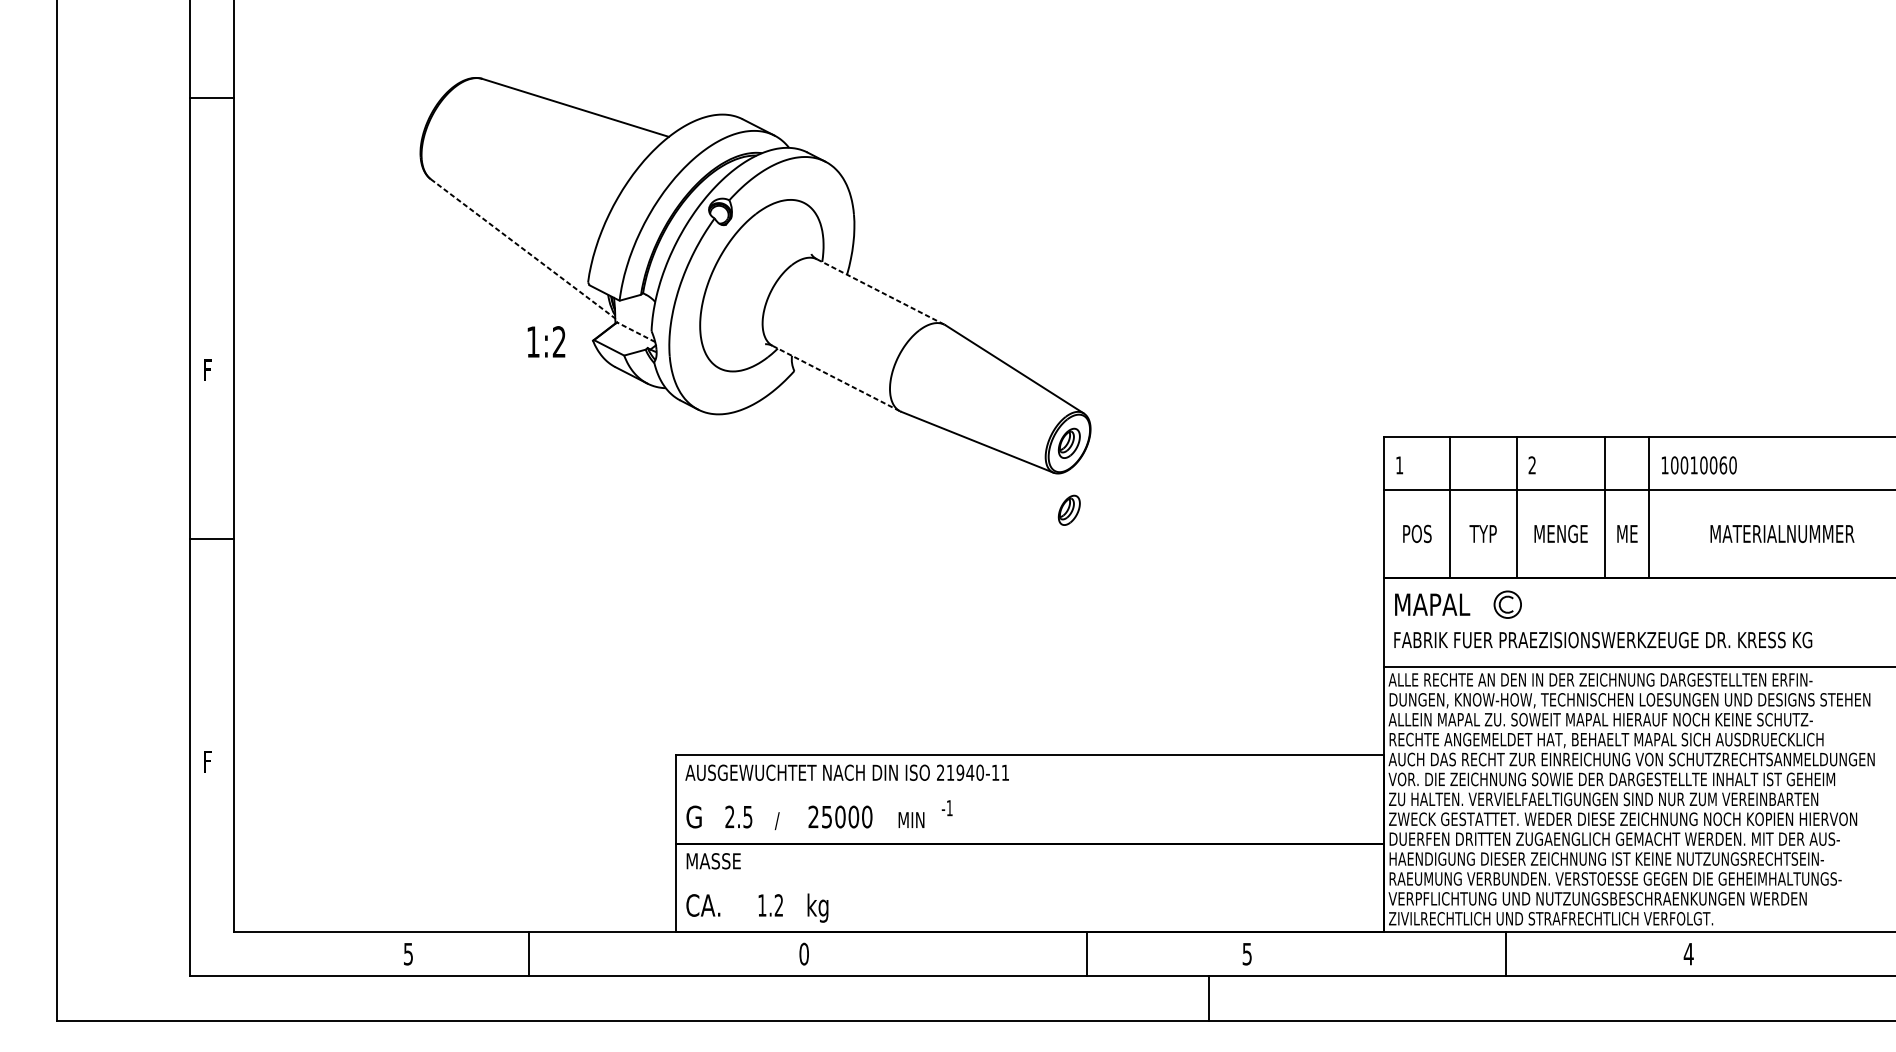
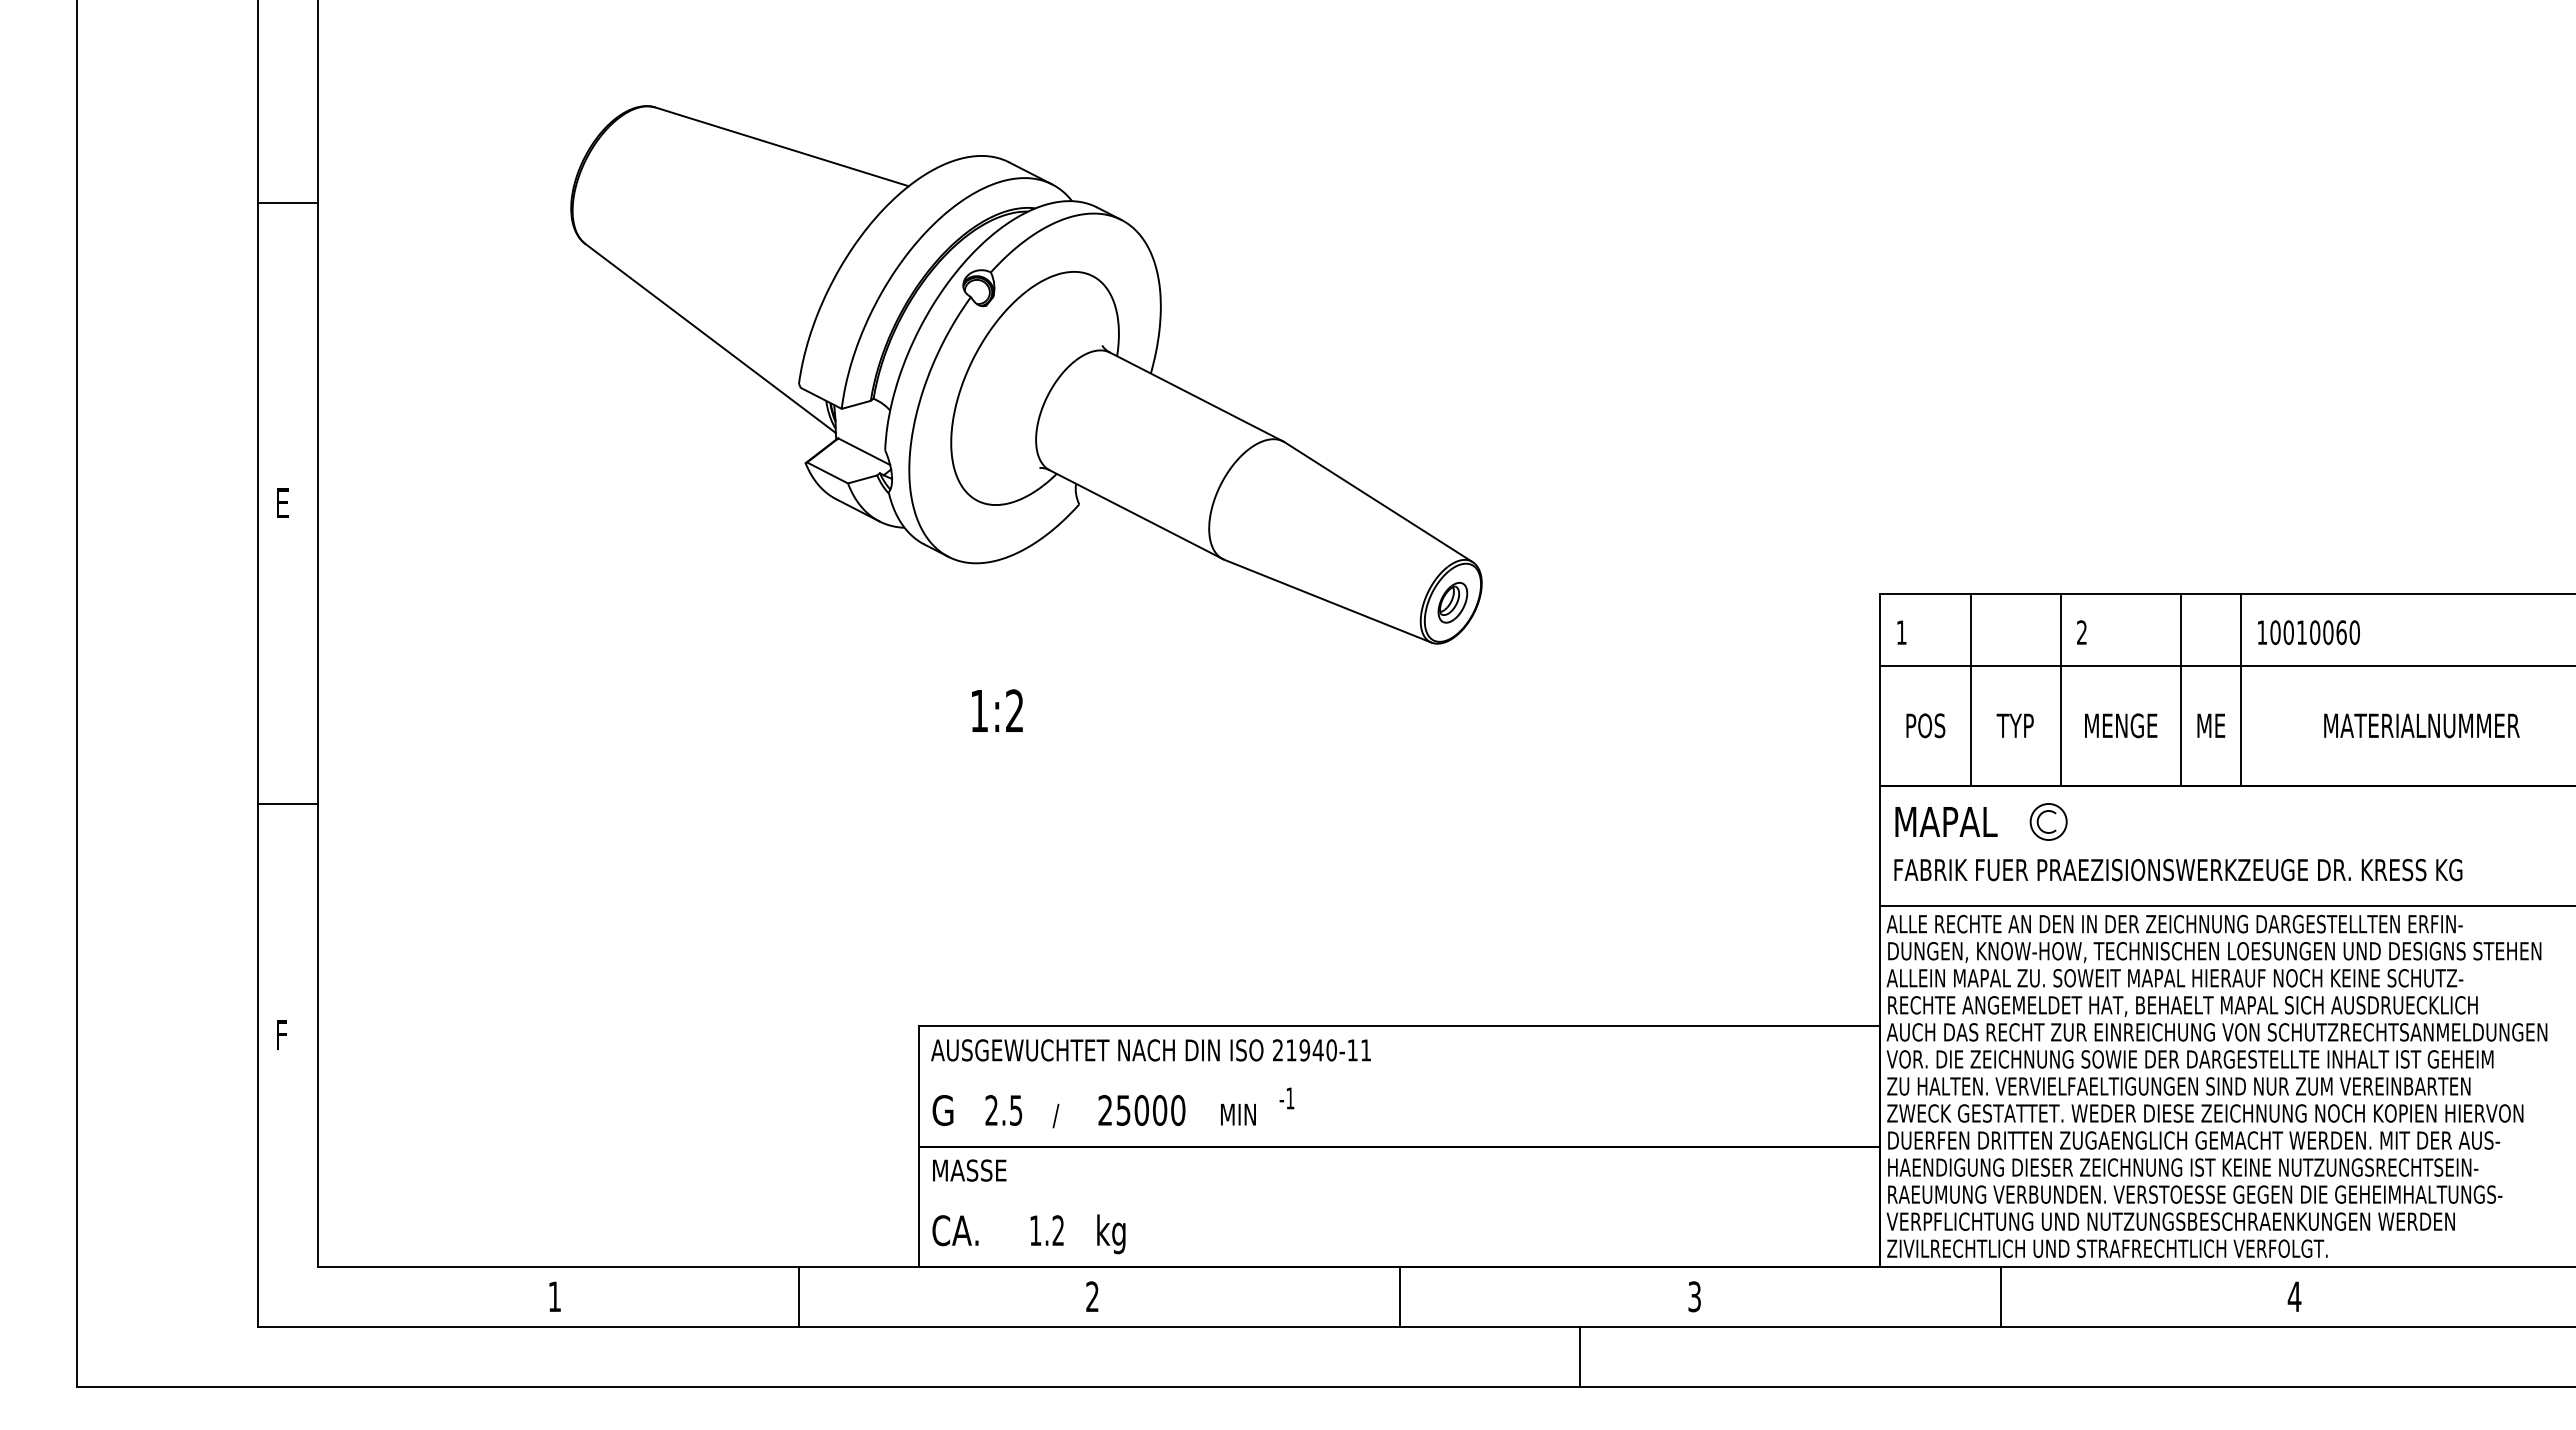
line: (211, 97) -> (287, 202), moved
line: (523, 248) -> (710, 338), dashed -> solid
line: (881, 292) -> (1197, 397), dashed -> solid
line: (635, 332) -> (863, 451), dashed -> solid
text: (546, 341) -> (997, 710), moved
text: (208, 369) -> (283, 502), F -> E
line: (836, 378) -> (1136, 514), dashed -> solid
part: (1069, 510) -> (1452, 693), removed
line: (211, 538) -> (287, 803), moved
text: (408, 953) -> (554, 1296), 5 -> 1
line: (528, 953) -> (798, 1296), moved
text: (804, 953) -> (1092, 1296), 0 -> 2
line: (1086, 953) -> (1399, 1296), moved
text: (1247, 953) -> (1694, 1296), 5 -> 3
line: (1506, 953) -> (2000, 1296), moved
line: (1208, 998) -> (1579, 1356), moved

